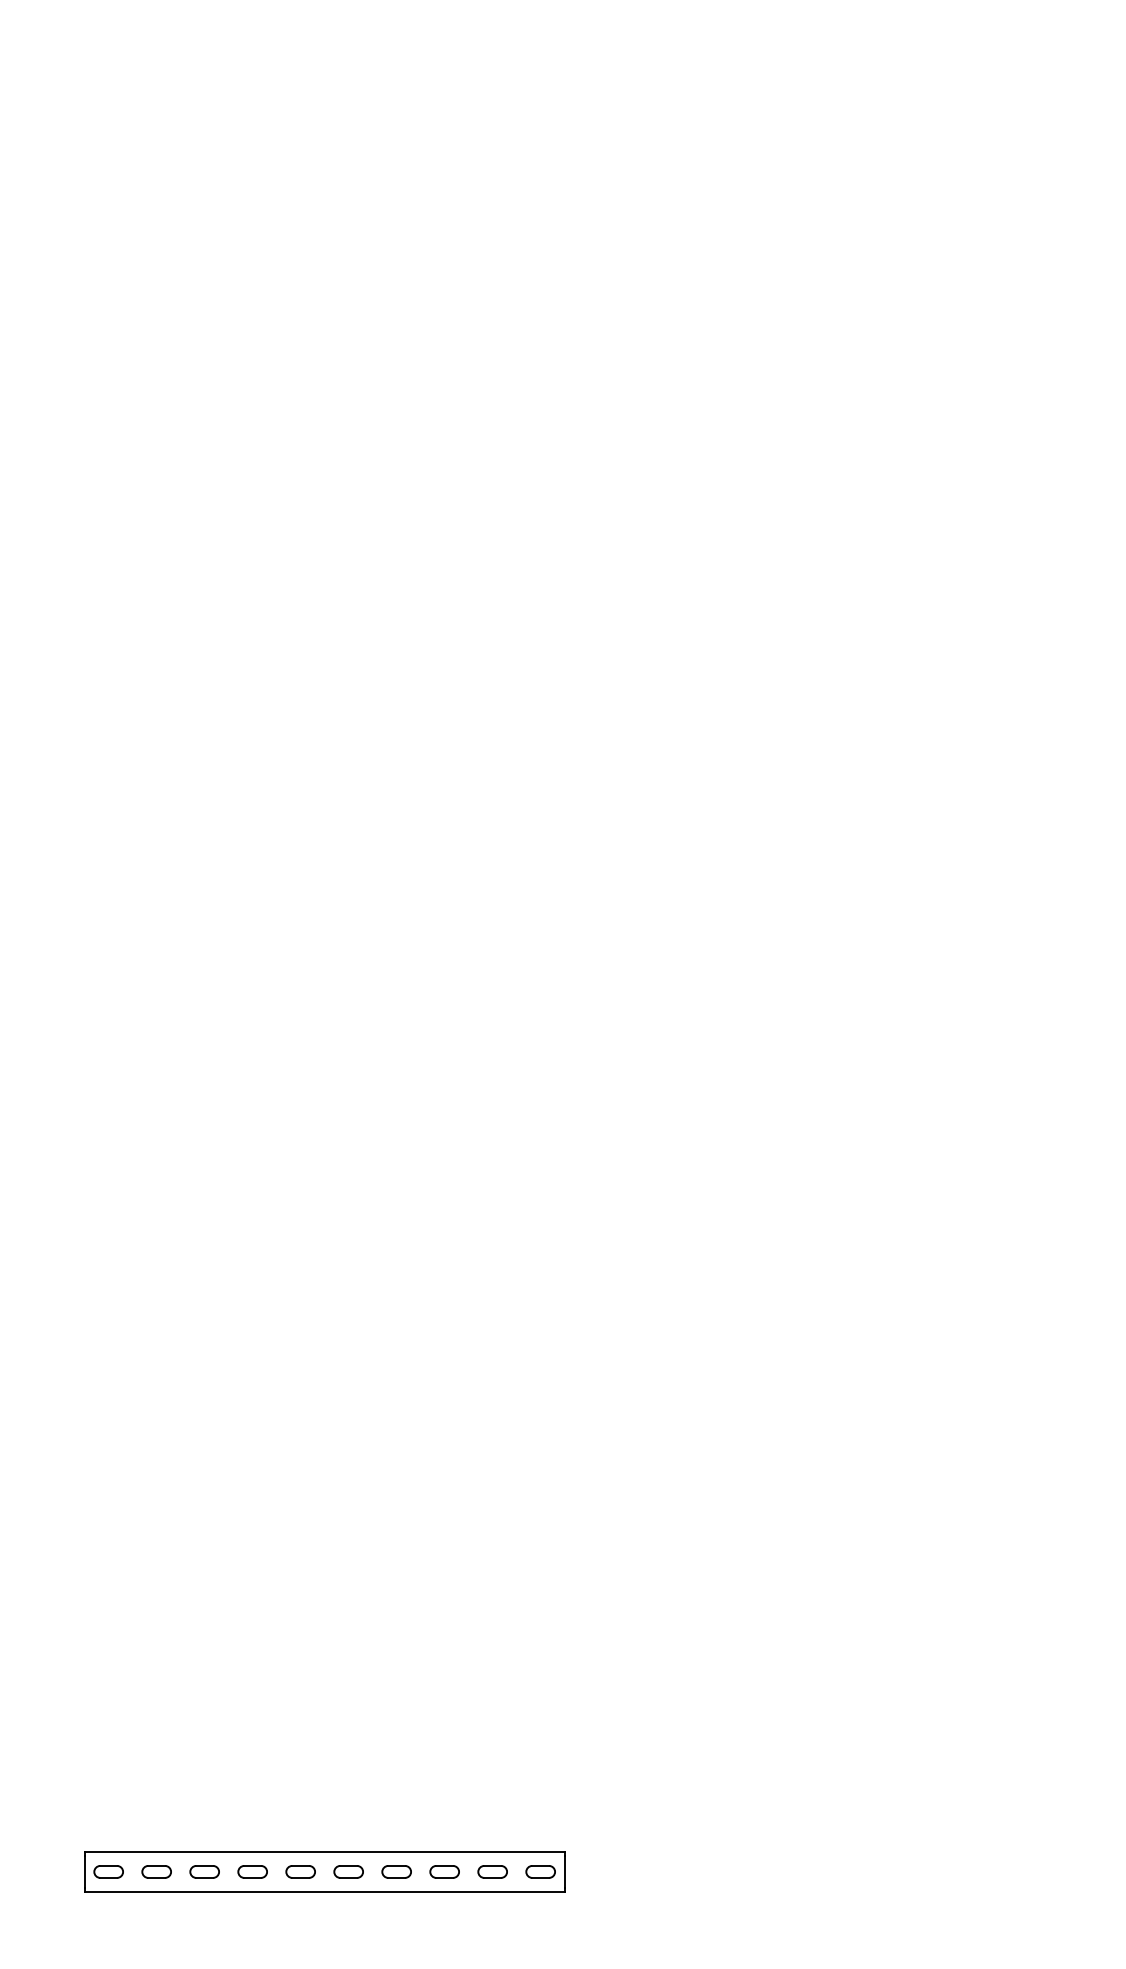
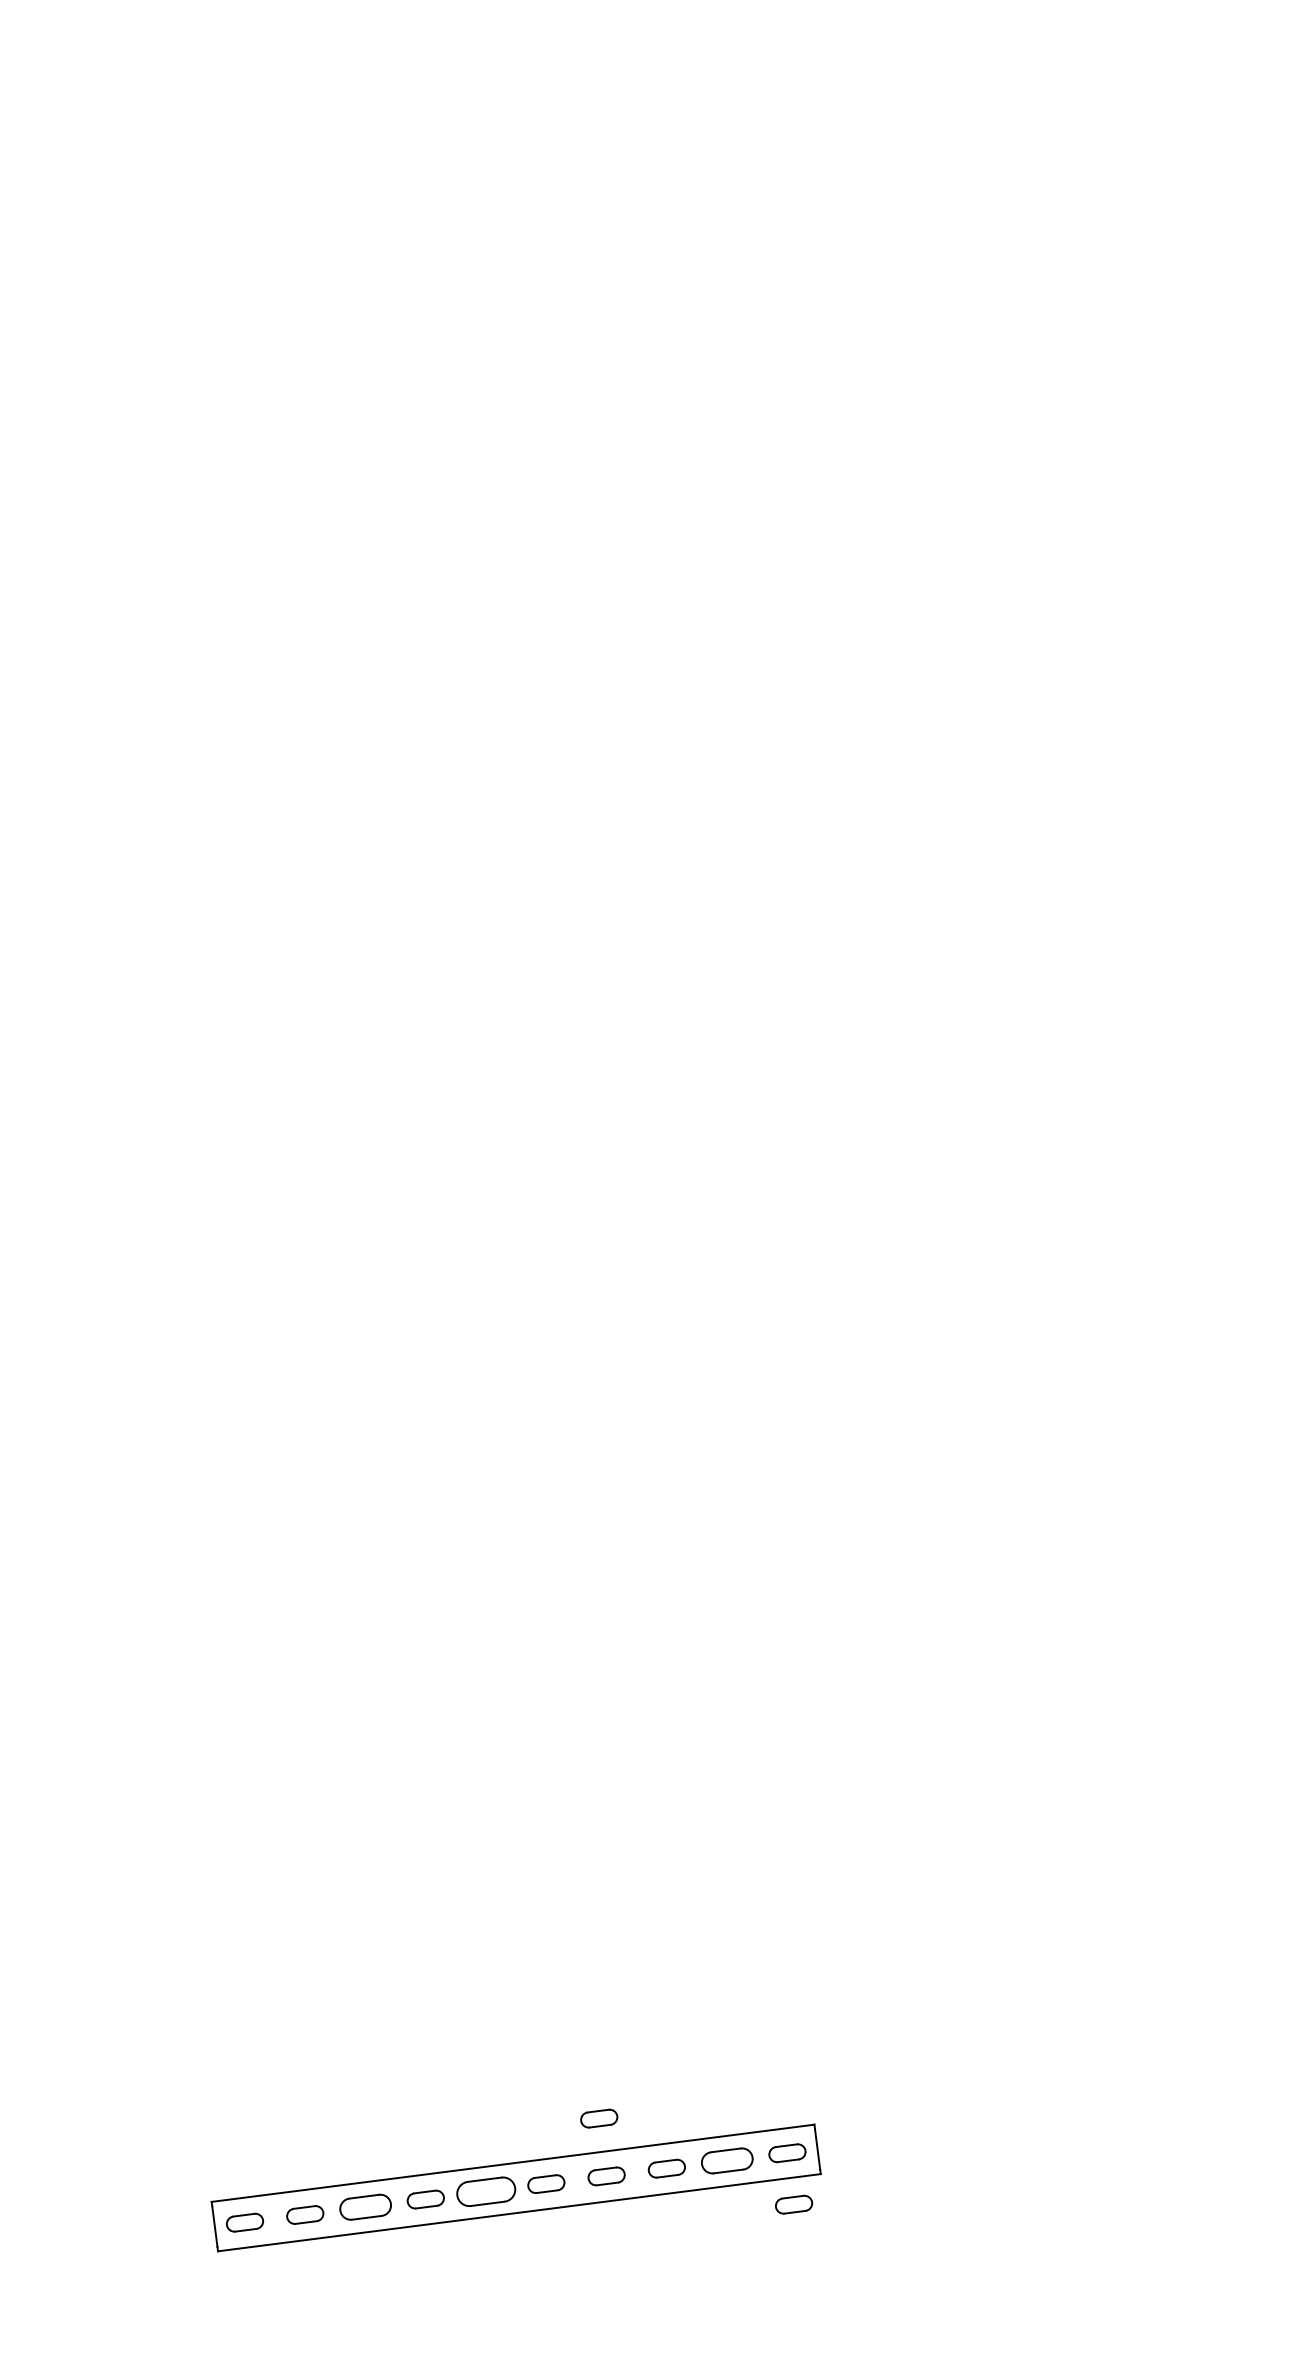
part: (396, 1825) -> (598, 2118), added
part: (204, 1871) -> (365, 2206), size x1.4
part: (300, 1871) -> (485, 2191), size x1.6
part: (492, 1871) -> (726, 2160), size x1.4
part: (540, 1912) -> (793, 2204), added

